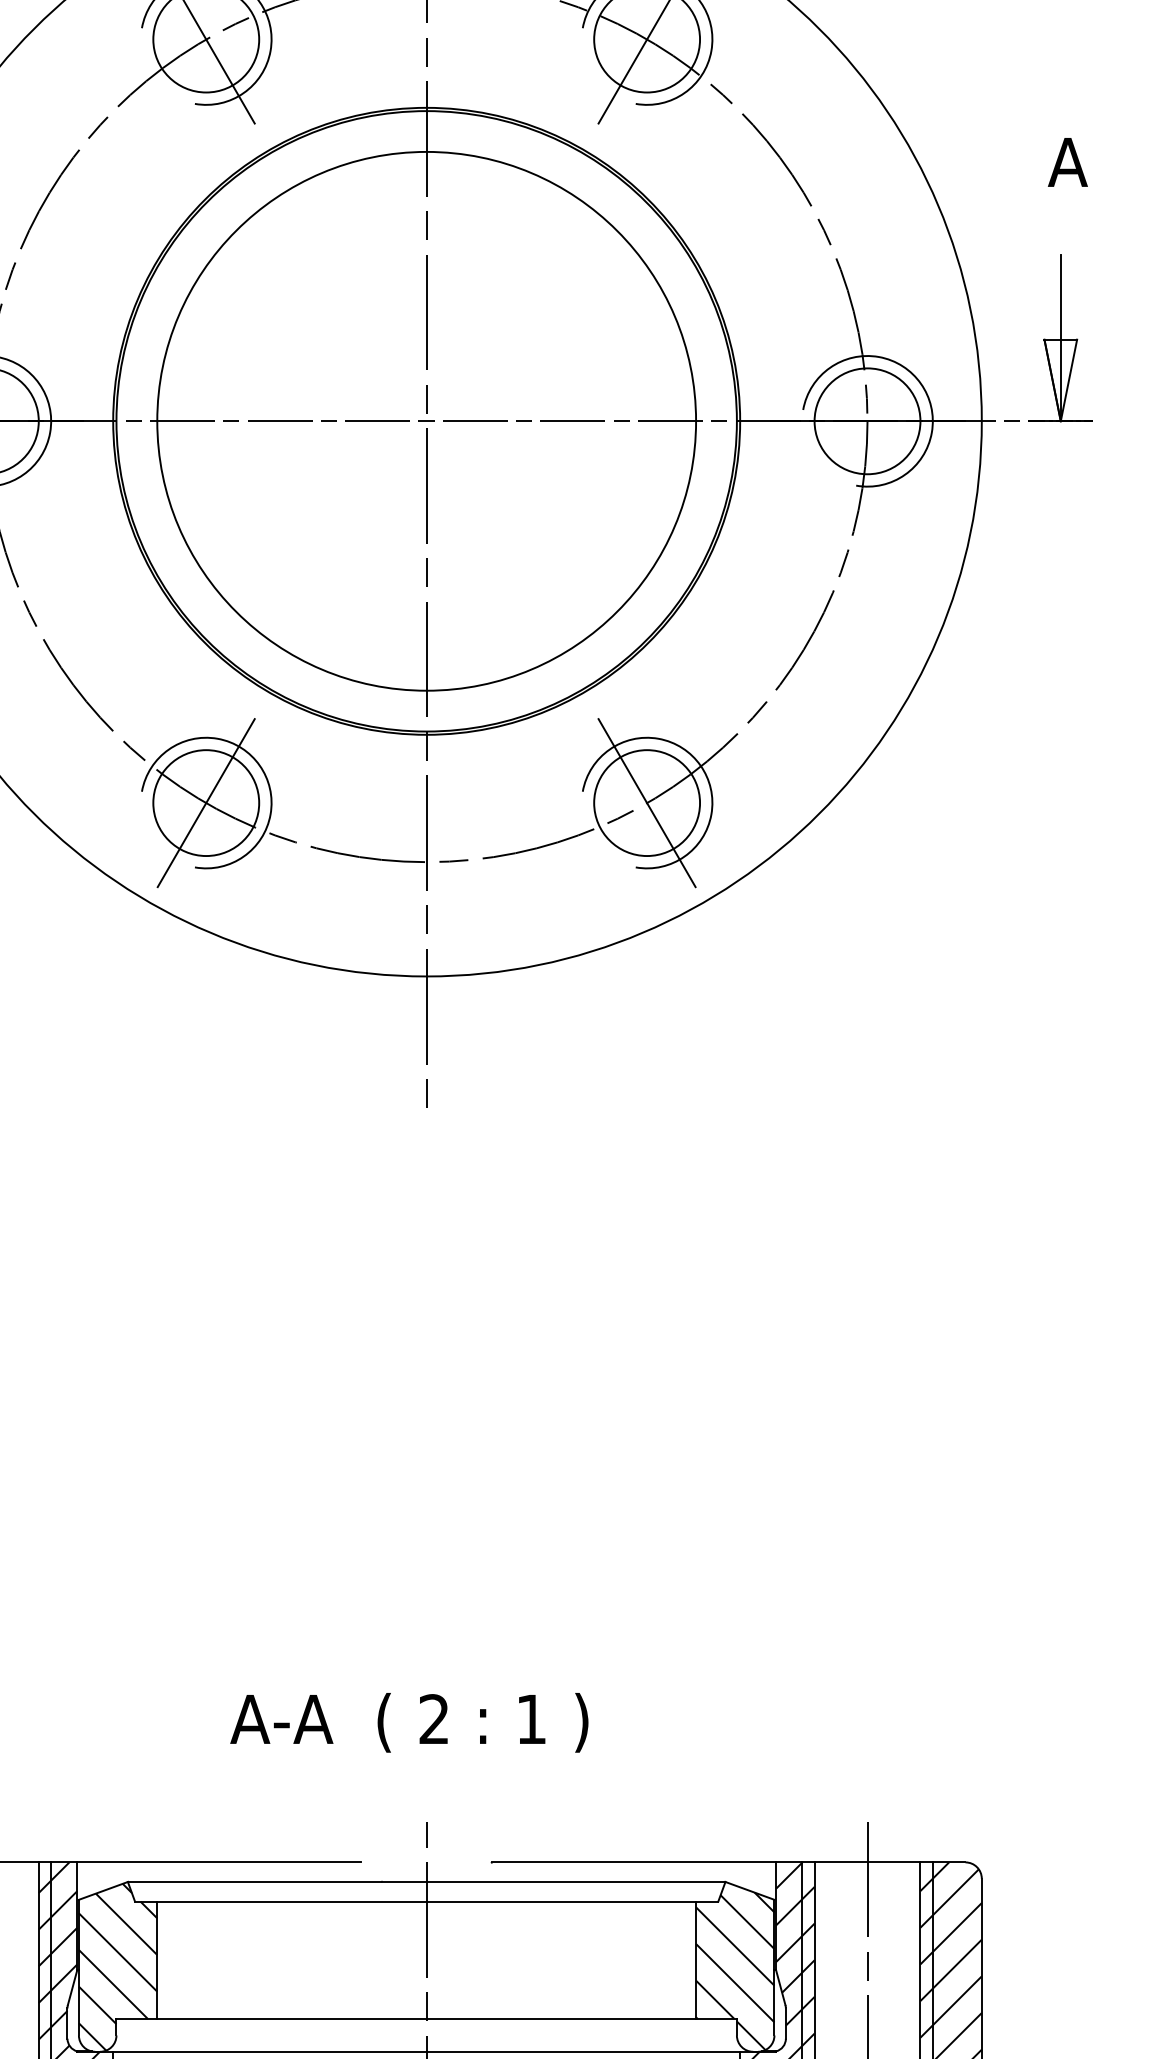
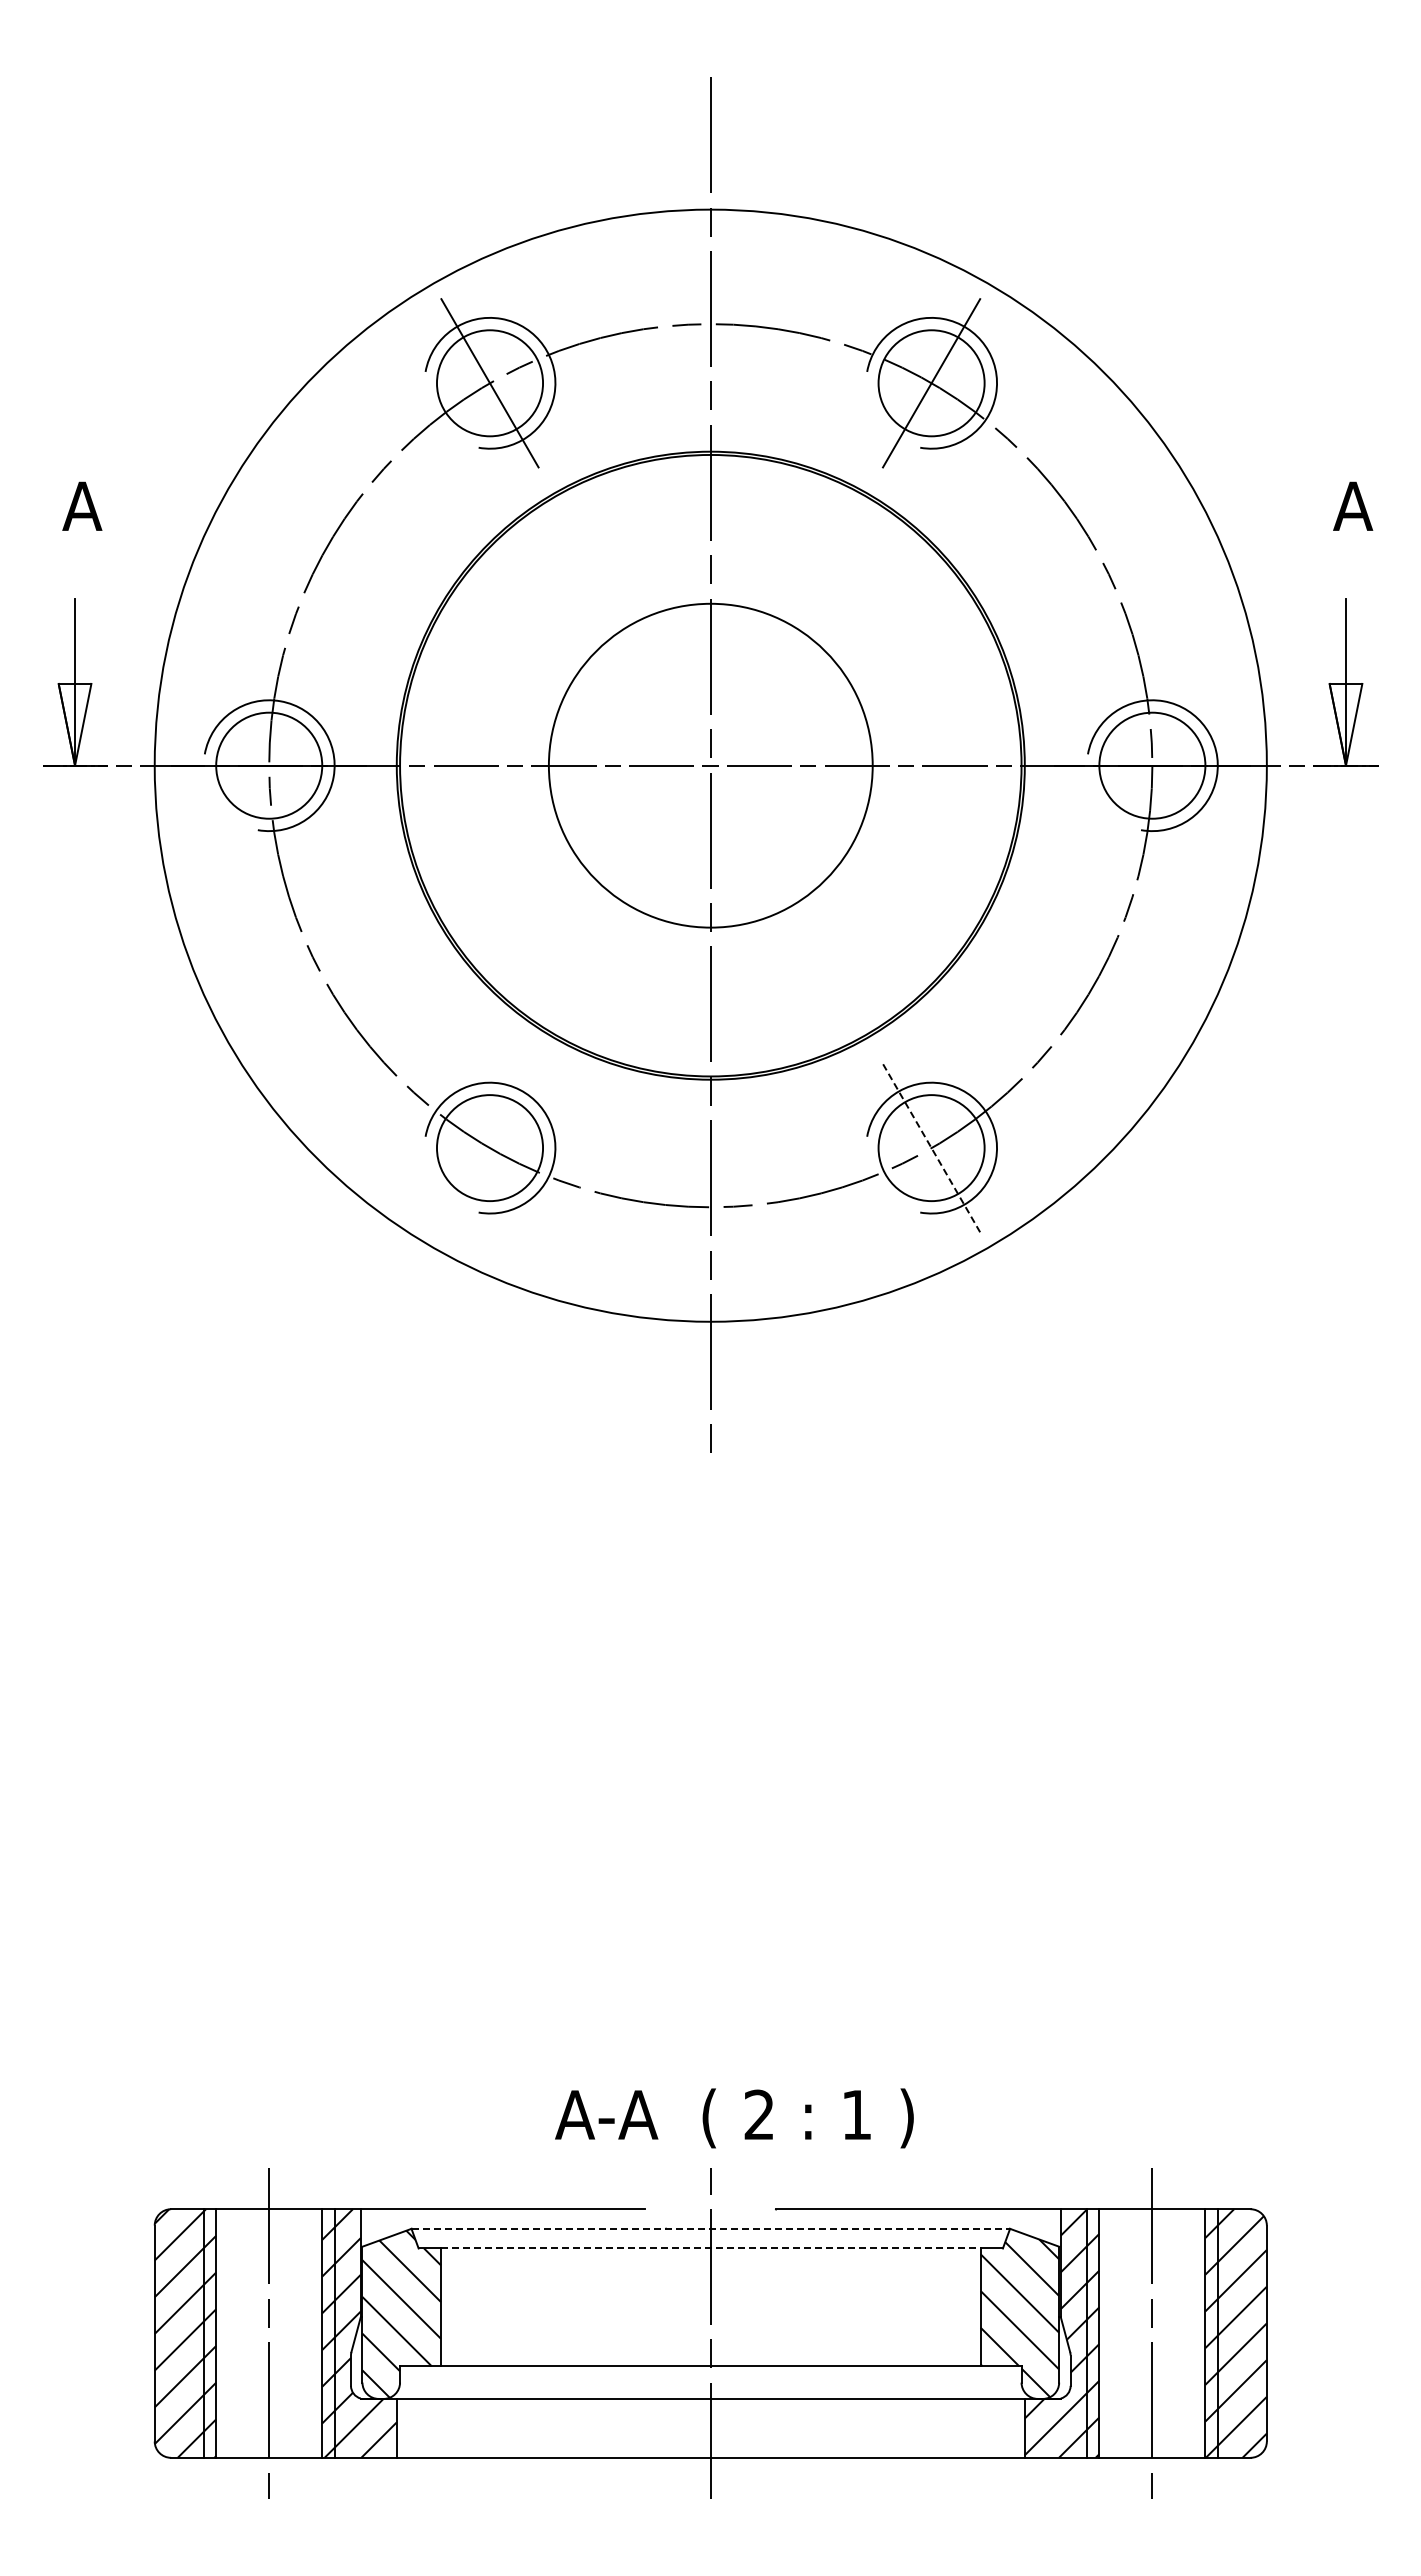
circle: (426, 421) -> (710, 765), size x0.6
line: (647, 802) -> (931, 1147), solid -> dashed
line: (205, 803) -> (489, 1148), removed
text: (409, 1722) -> (734, 2118), moved
line: (427, 1881) -> (711, 2228), solid -> dashed
line: (426, 1901) -> (710, 2248), solid -> dashed

